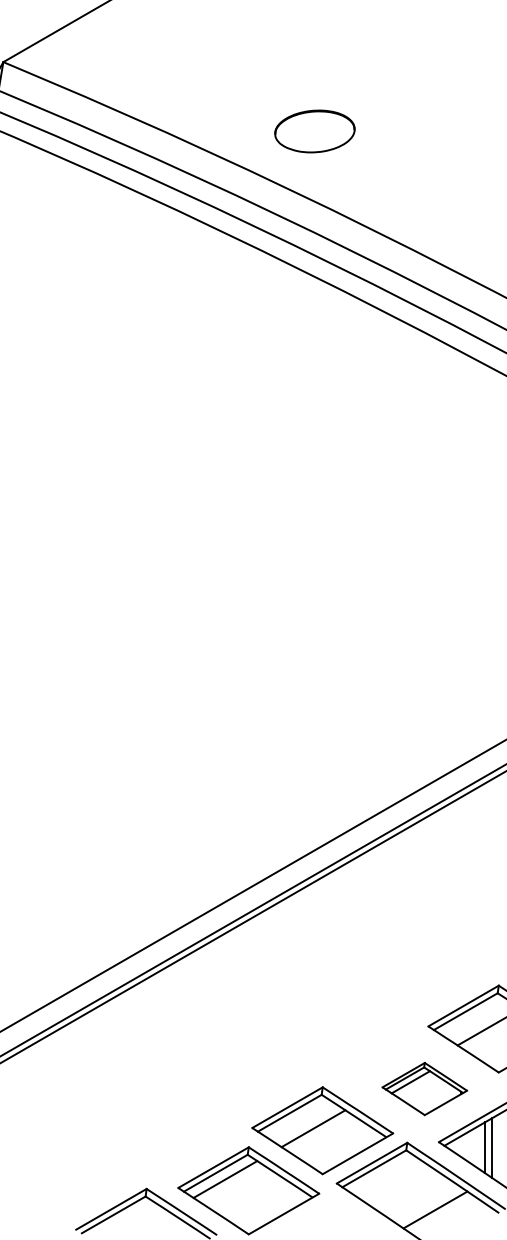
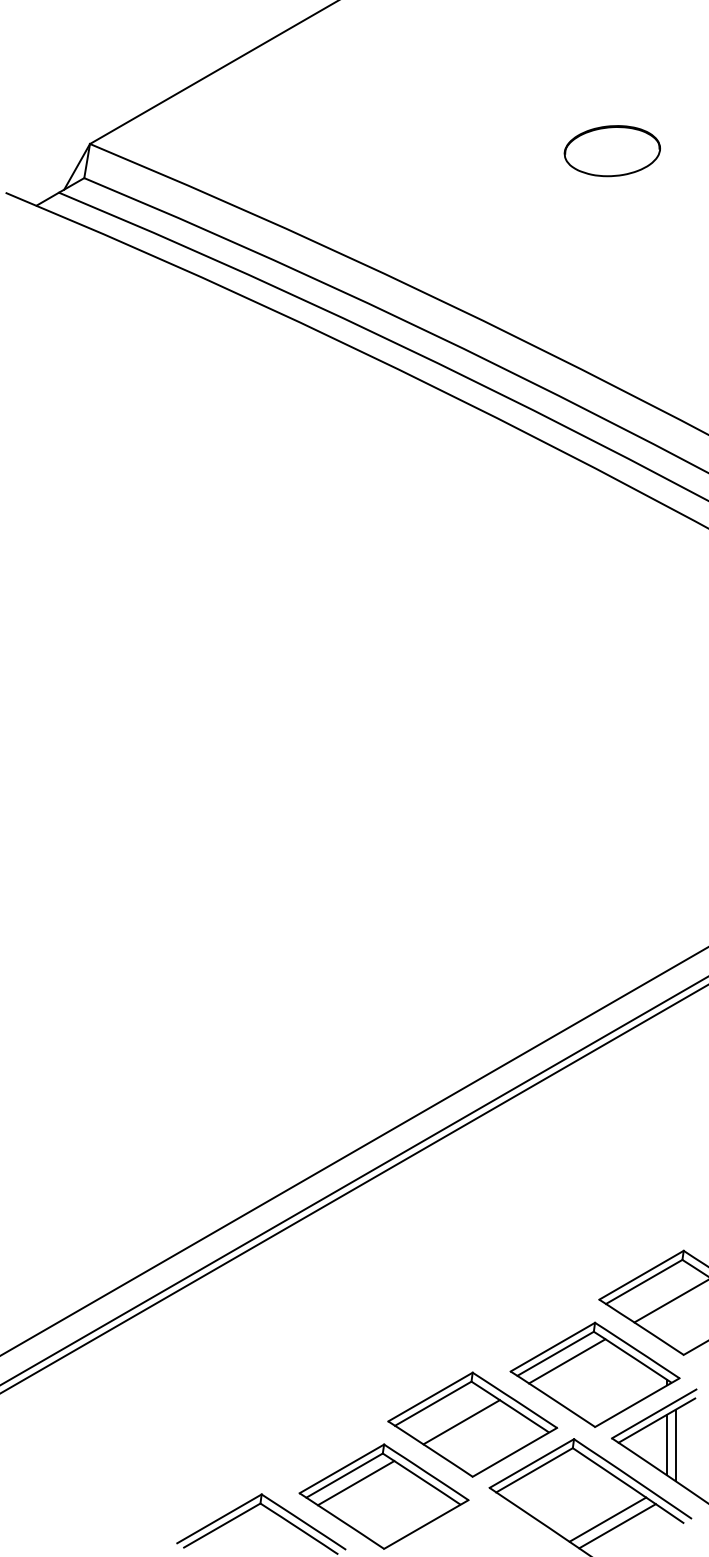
part: (314, 131) -> (611, 151), moved
part: (424, 1088) -> (594, 1374), size x1.67
line: (443, 1215) -> (617, 1526), added

